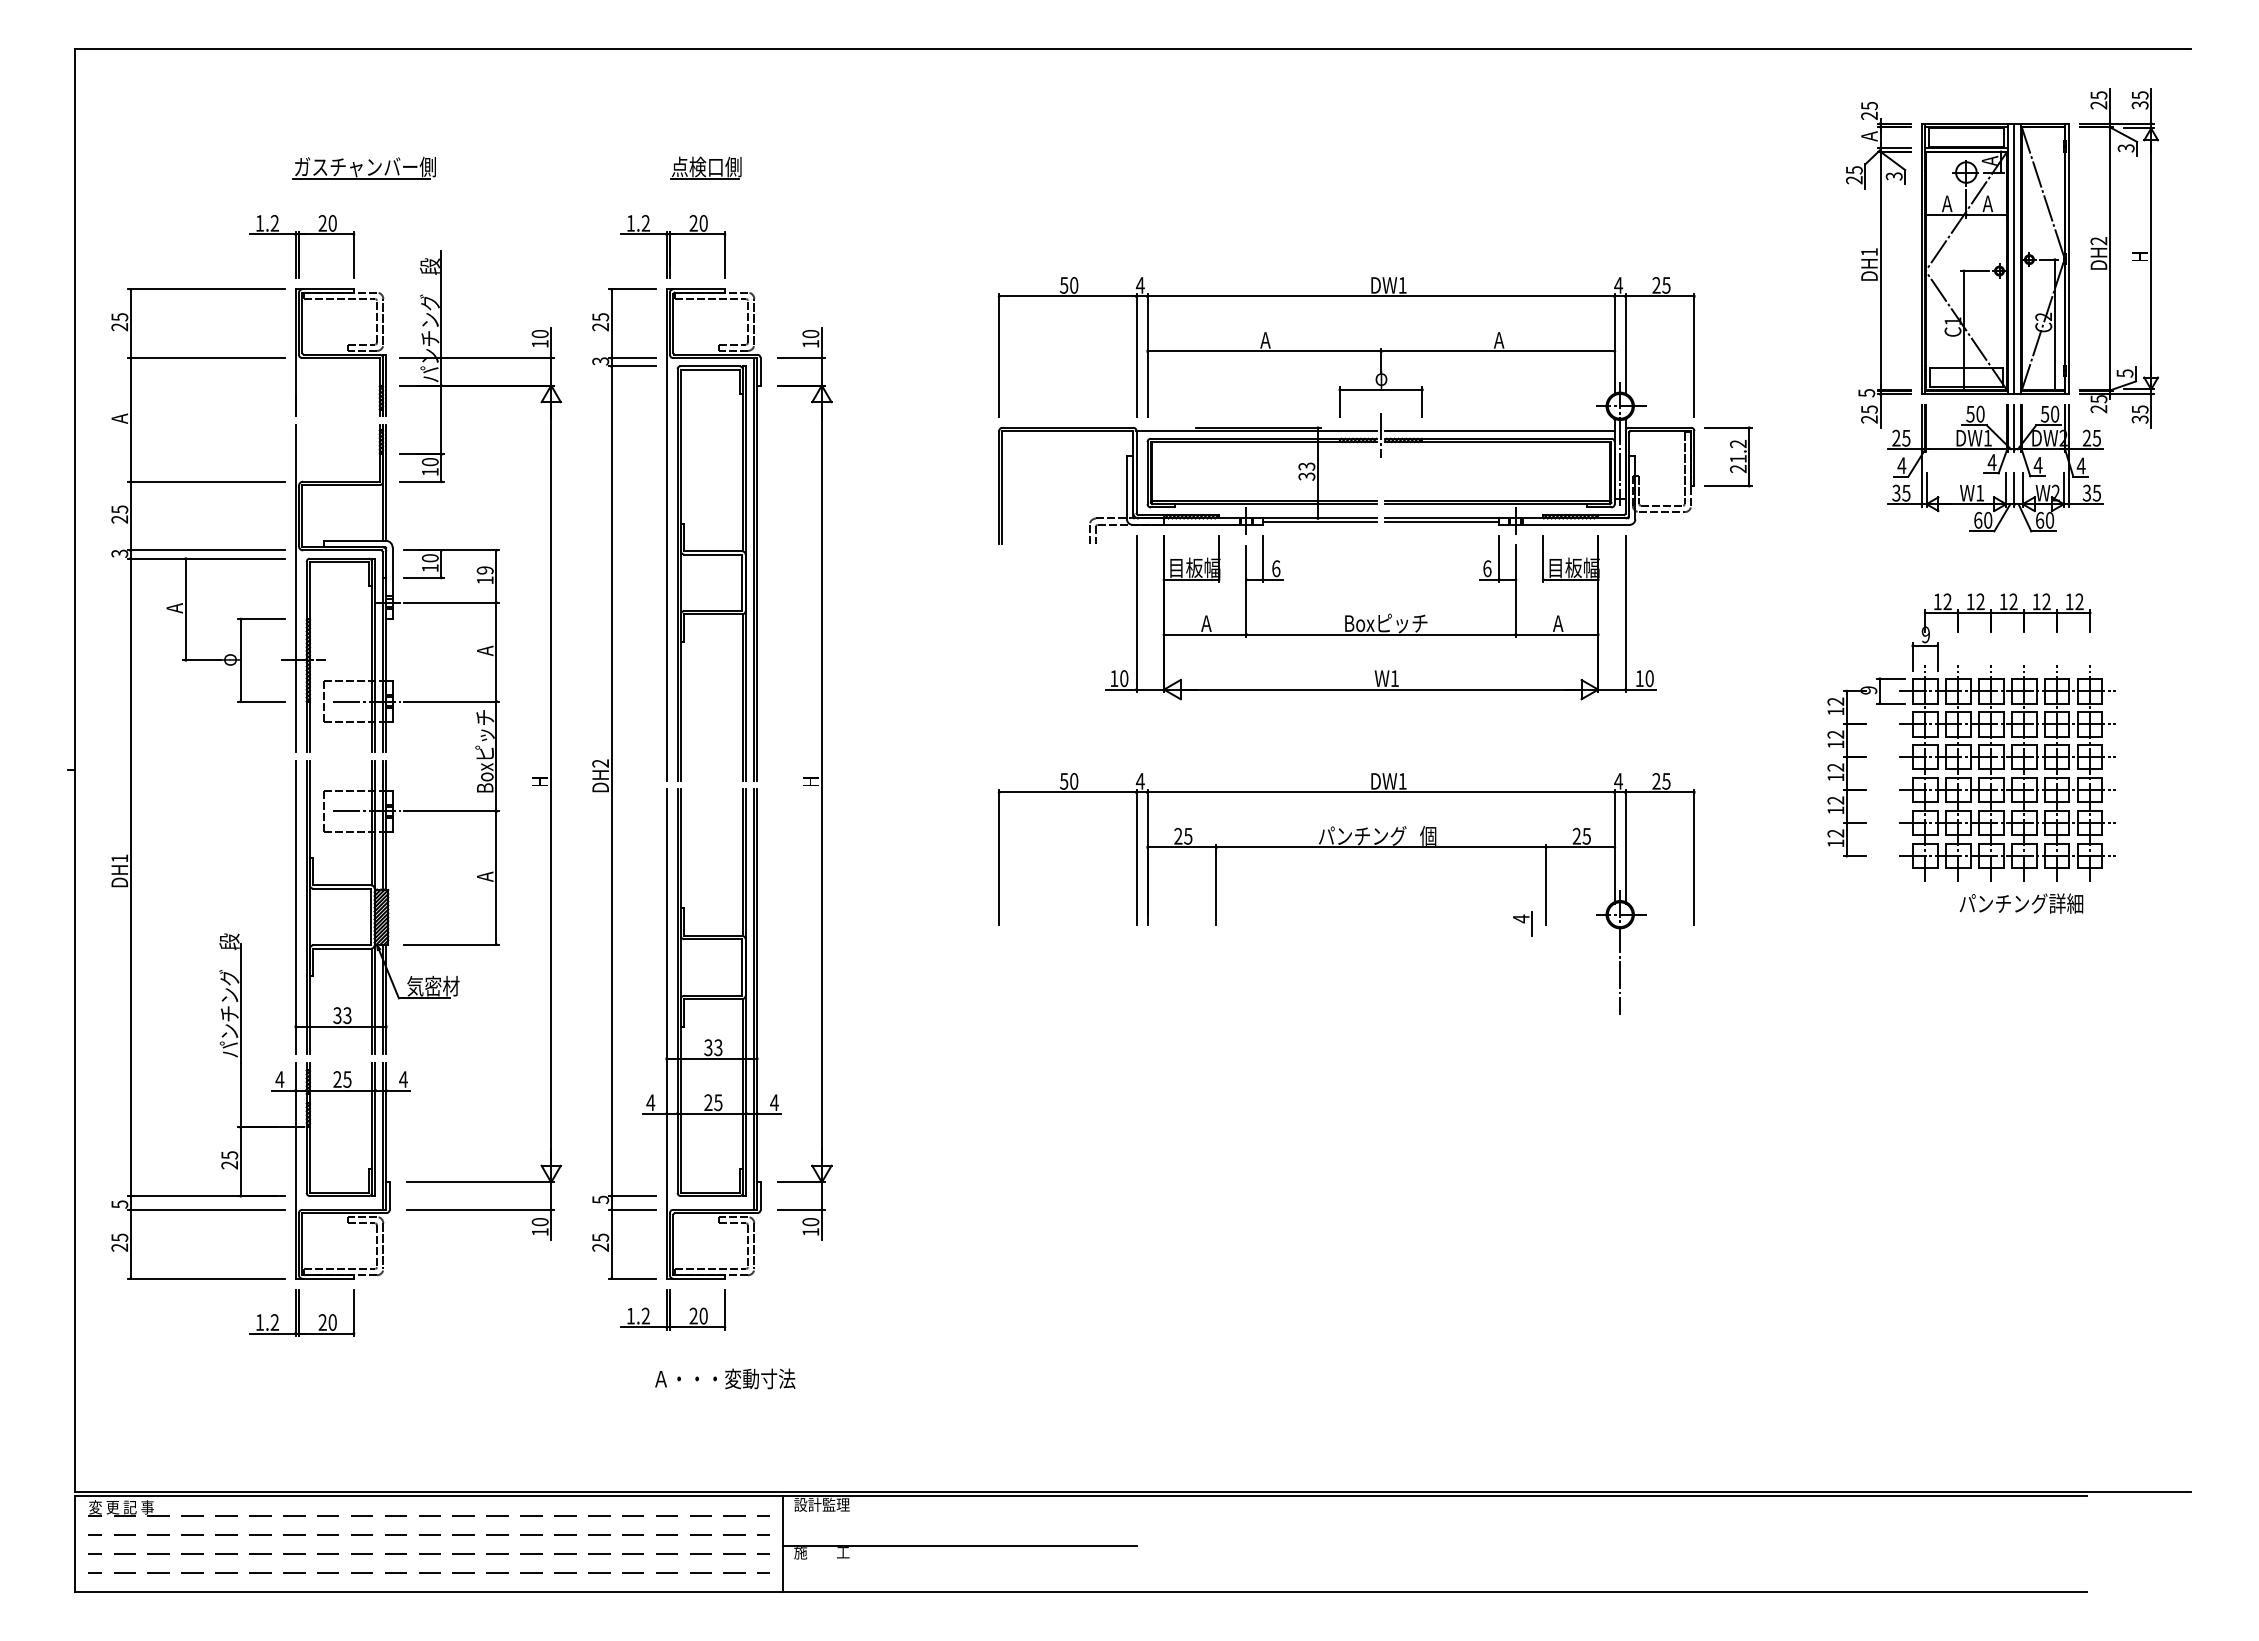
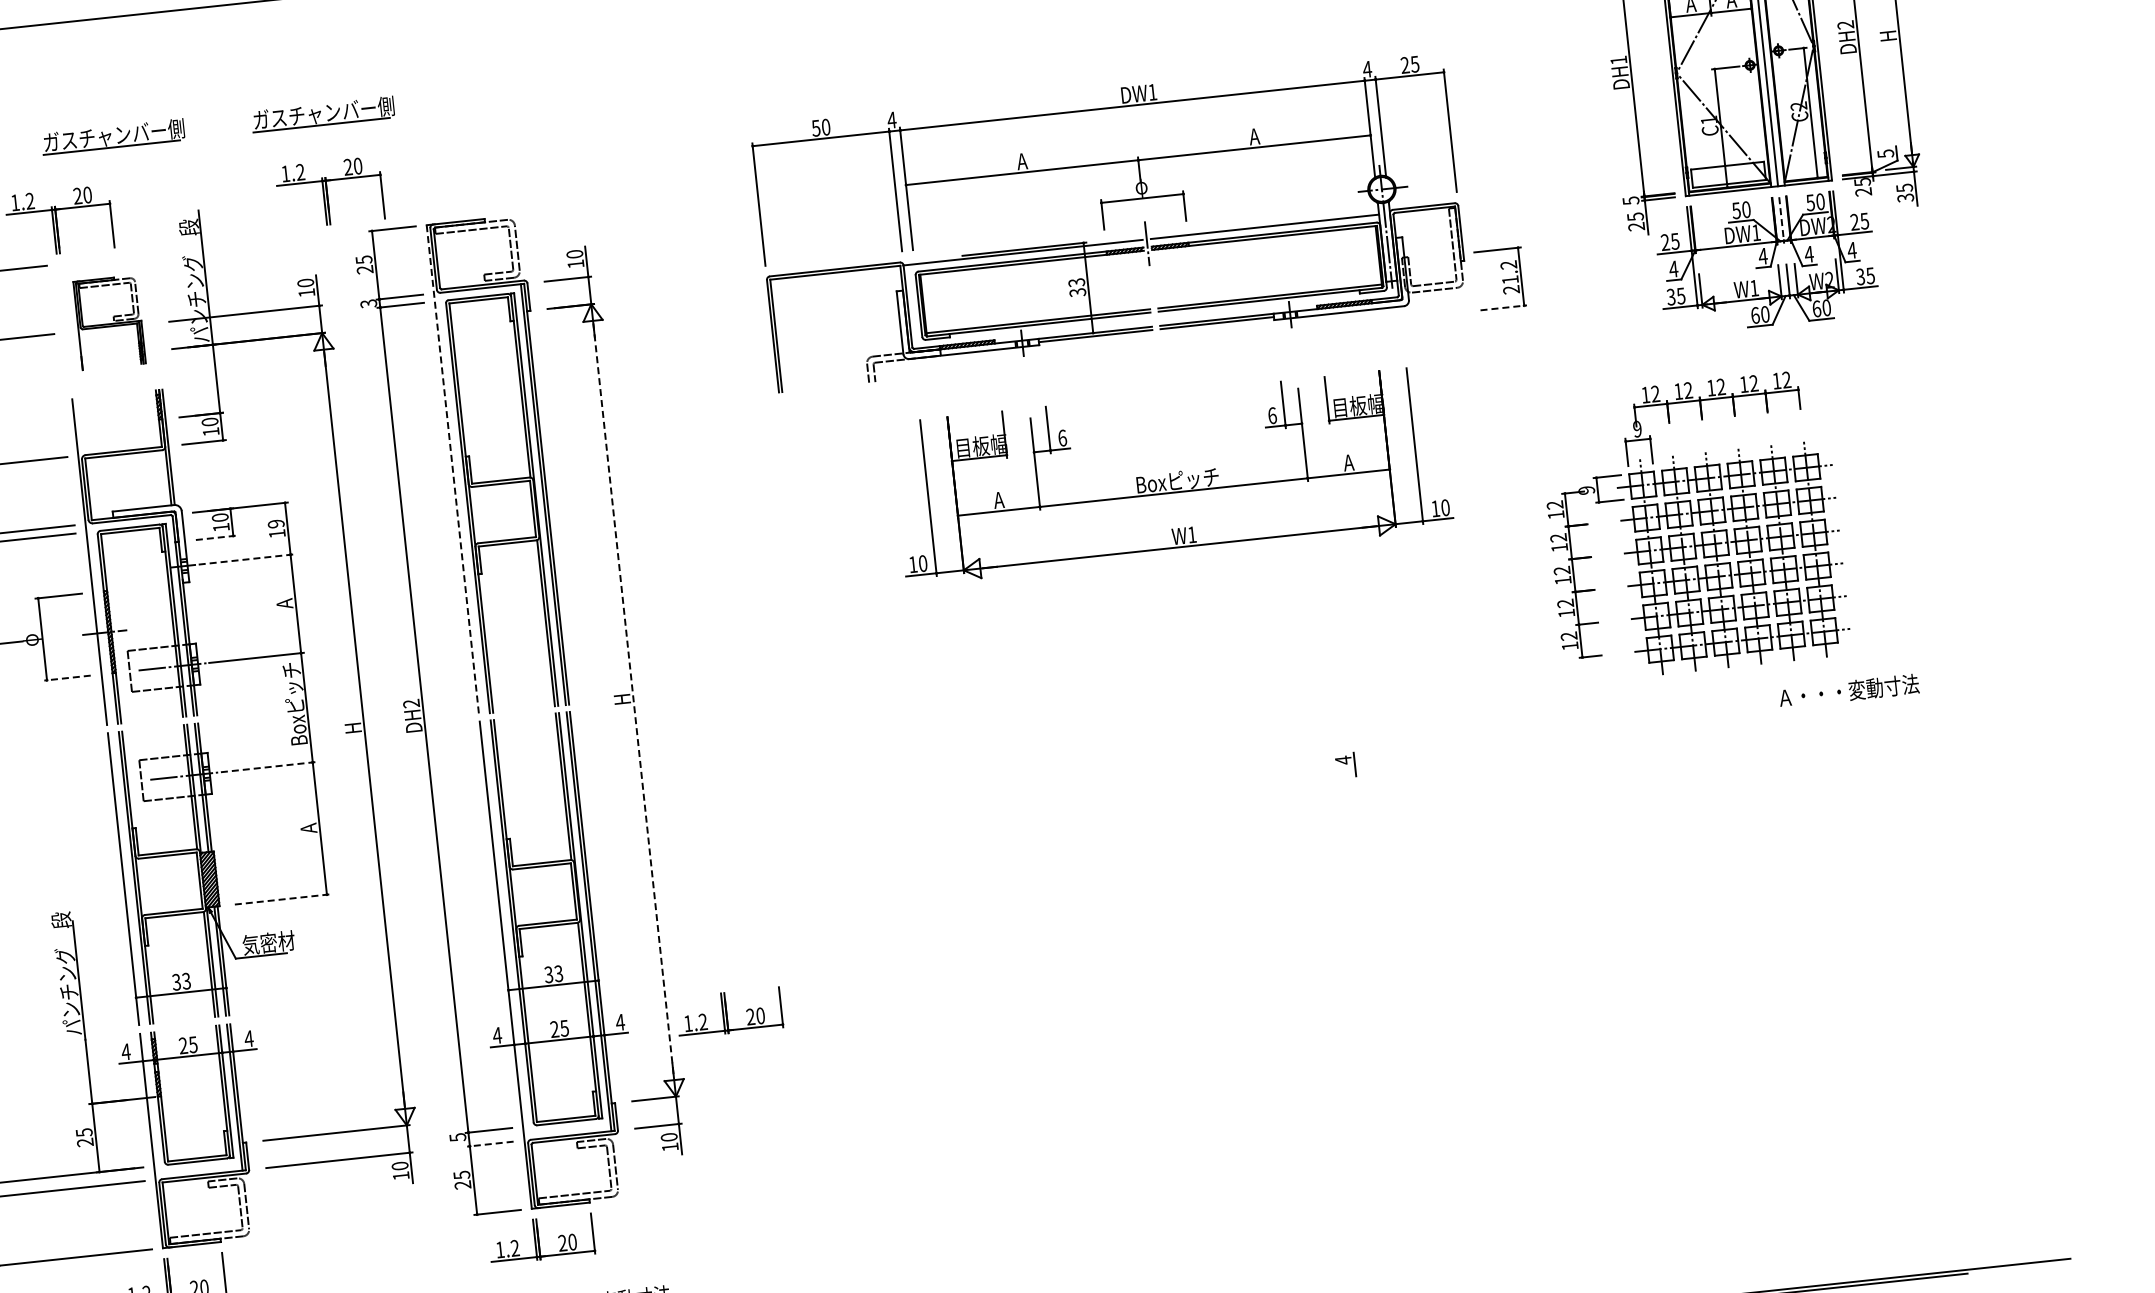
part: (705, 167) -> (452, 99), removed
part: (574, 168) -> (322, 114), added
part: (673, 246) -> (330, 192), moved
part: (340, 352) -> (109, 322), size x0.7
part: (1346, 410) -> (1110, 222), moved
line: (2014, 429) -> (1781, 221), solid -> dashed
line: (1729, 486) -> (1504, 308), solid -> dashed
line: (666, 535) -> (452, 469), solid -> dashed
line: (424, 577) -> (216, 537), solid -> dashed
line: (451, 602) -> (246, 559), solid -> dashed
line: (260, 701) -> (66, 678), solid -> dashed
part: (1971, 737) -> (1693, 526), moved
line: (821, 784) -> (633, 701), solid -> dashed
line: (451, 811) -> (268, 767), solid -> dashed
part: (1346, 847) -> (1162, 707), removed
text: (2030, 903) -> (1848, 690), パンチング詳細 -> Ａ・・・変動寸法
line: (451, 944) -> (282, 899), solid -> dashed
part: (884, 1104) -> (729, 1012), added
line: (631, 1209) -> (489, 1143), solid -> dashed

